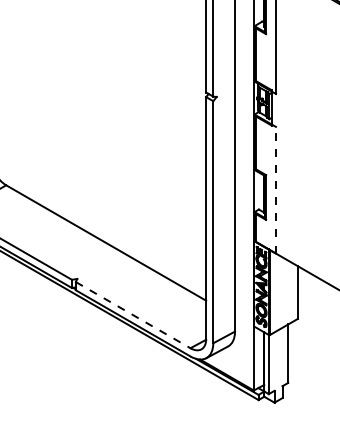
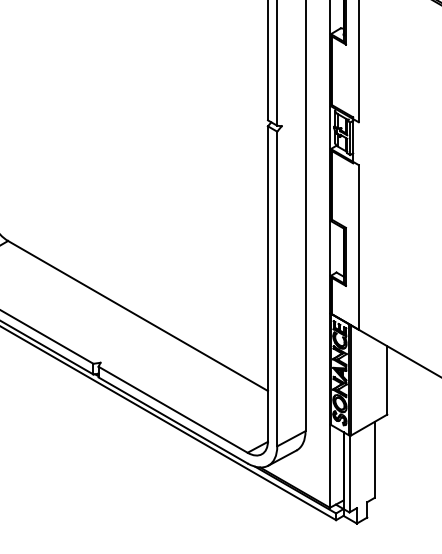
line: (275, 189) -> (358, 246), dashed -> solid
line: (133, 315) -> (173, 410), dashed -> solid

